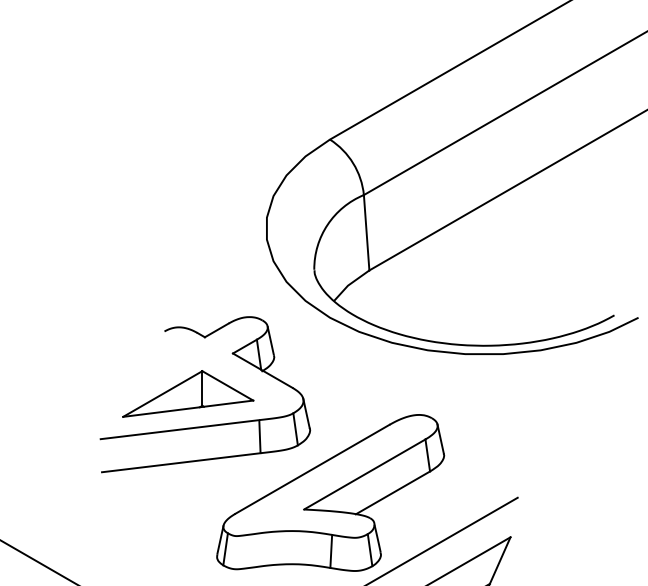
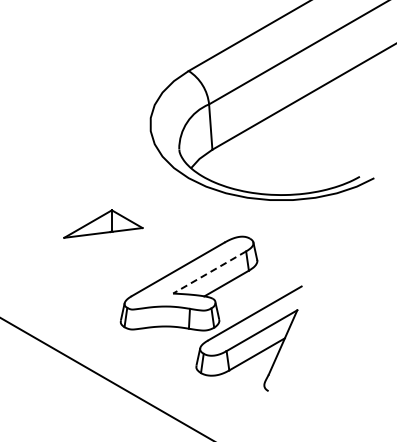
part: (204, 424) -> (113, 242), removed
line: (364, 474) -> (209, 272), solid -> dashed

